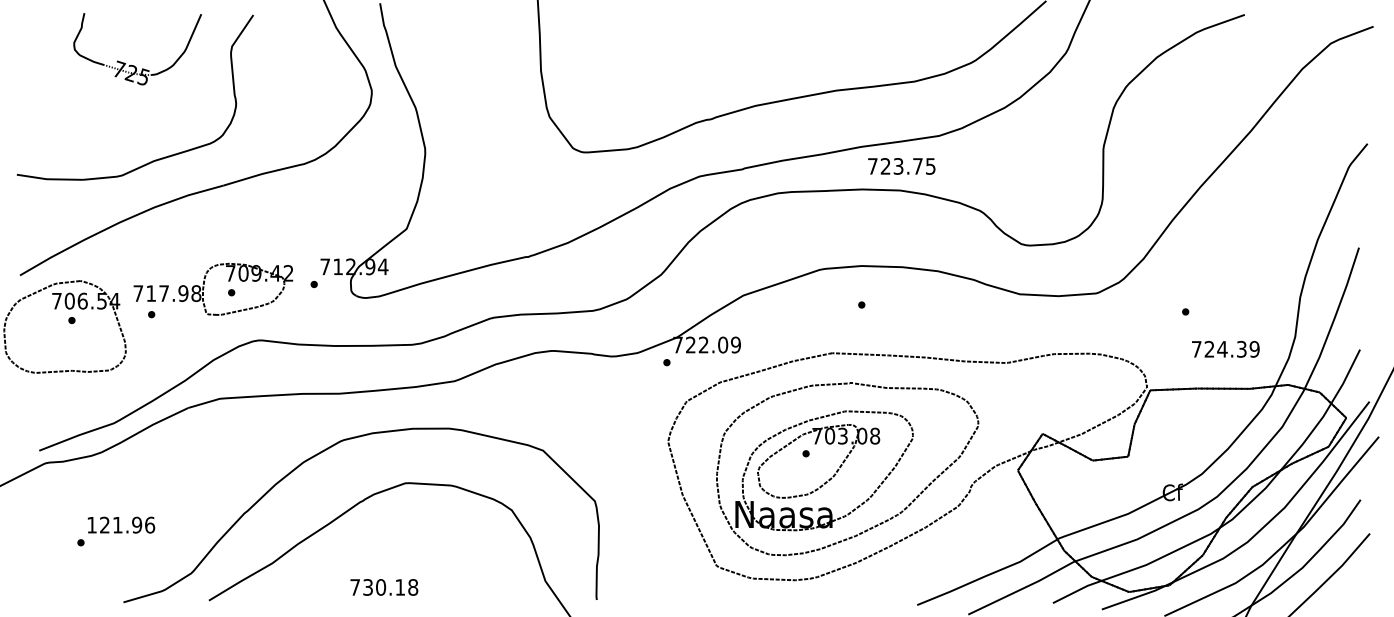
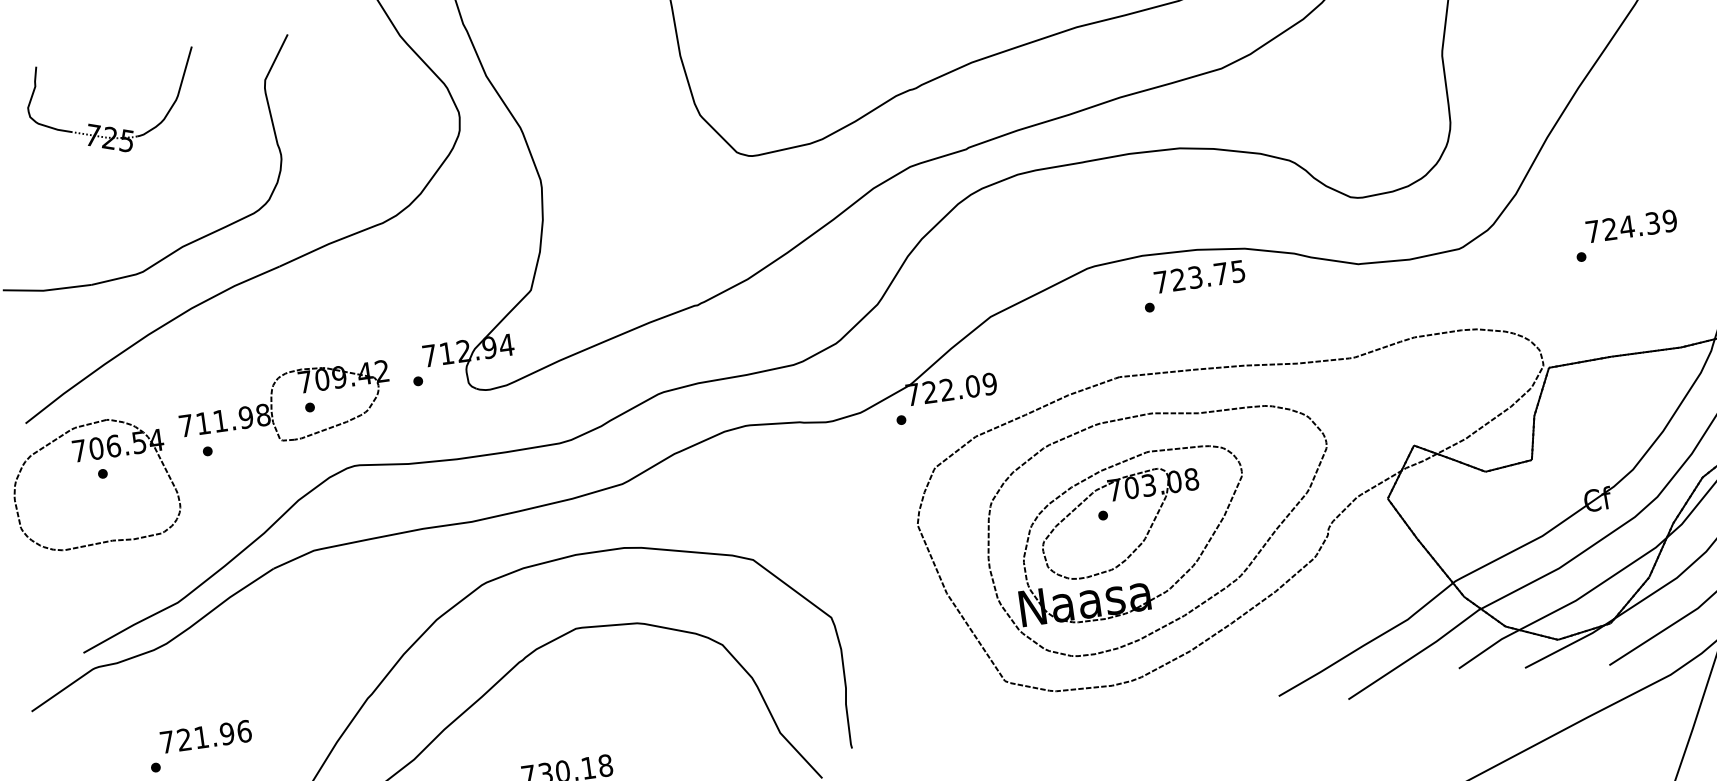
part: (134, 65) -> (112, 127), moved
text: (901, 166) -> (1199, 277), moved
text: (163, 293) -> (219, 421), 717.98 -> 711.98
text: (1225, 348) -> (1631, 225), moved
text: (91, 525) -> (166, 742), 121.96 -> 721.96

